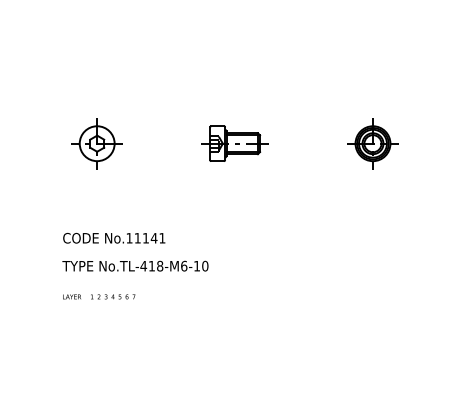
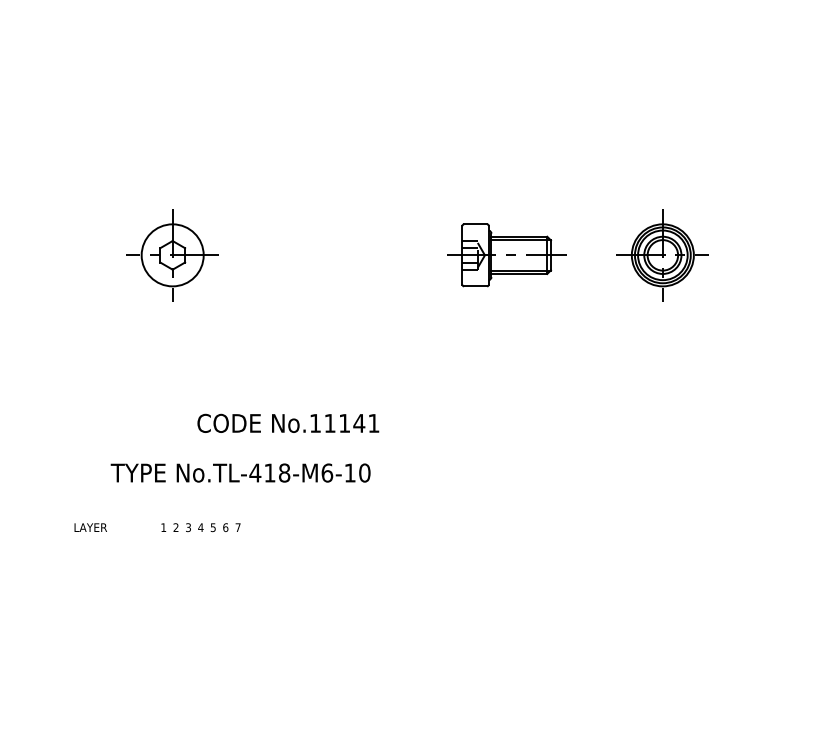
part: (234, 143) -> (505, 254), moved
text: (114, 238) -> (288, 423), moved
text: (71, 296) -> (89, 526), moved

